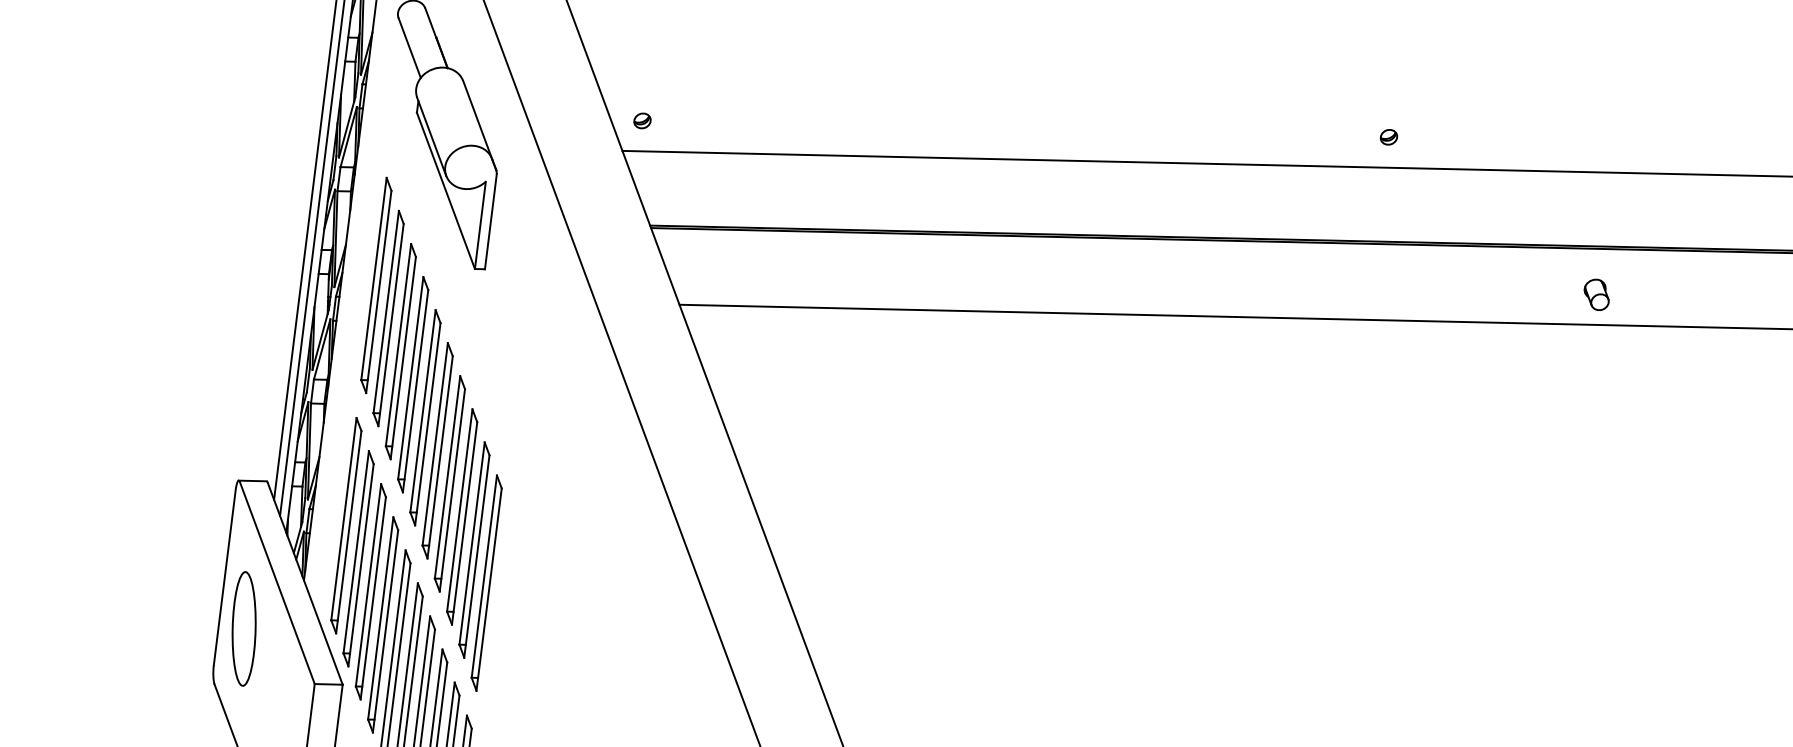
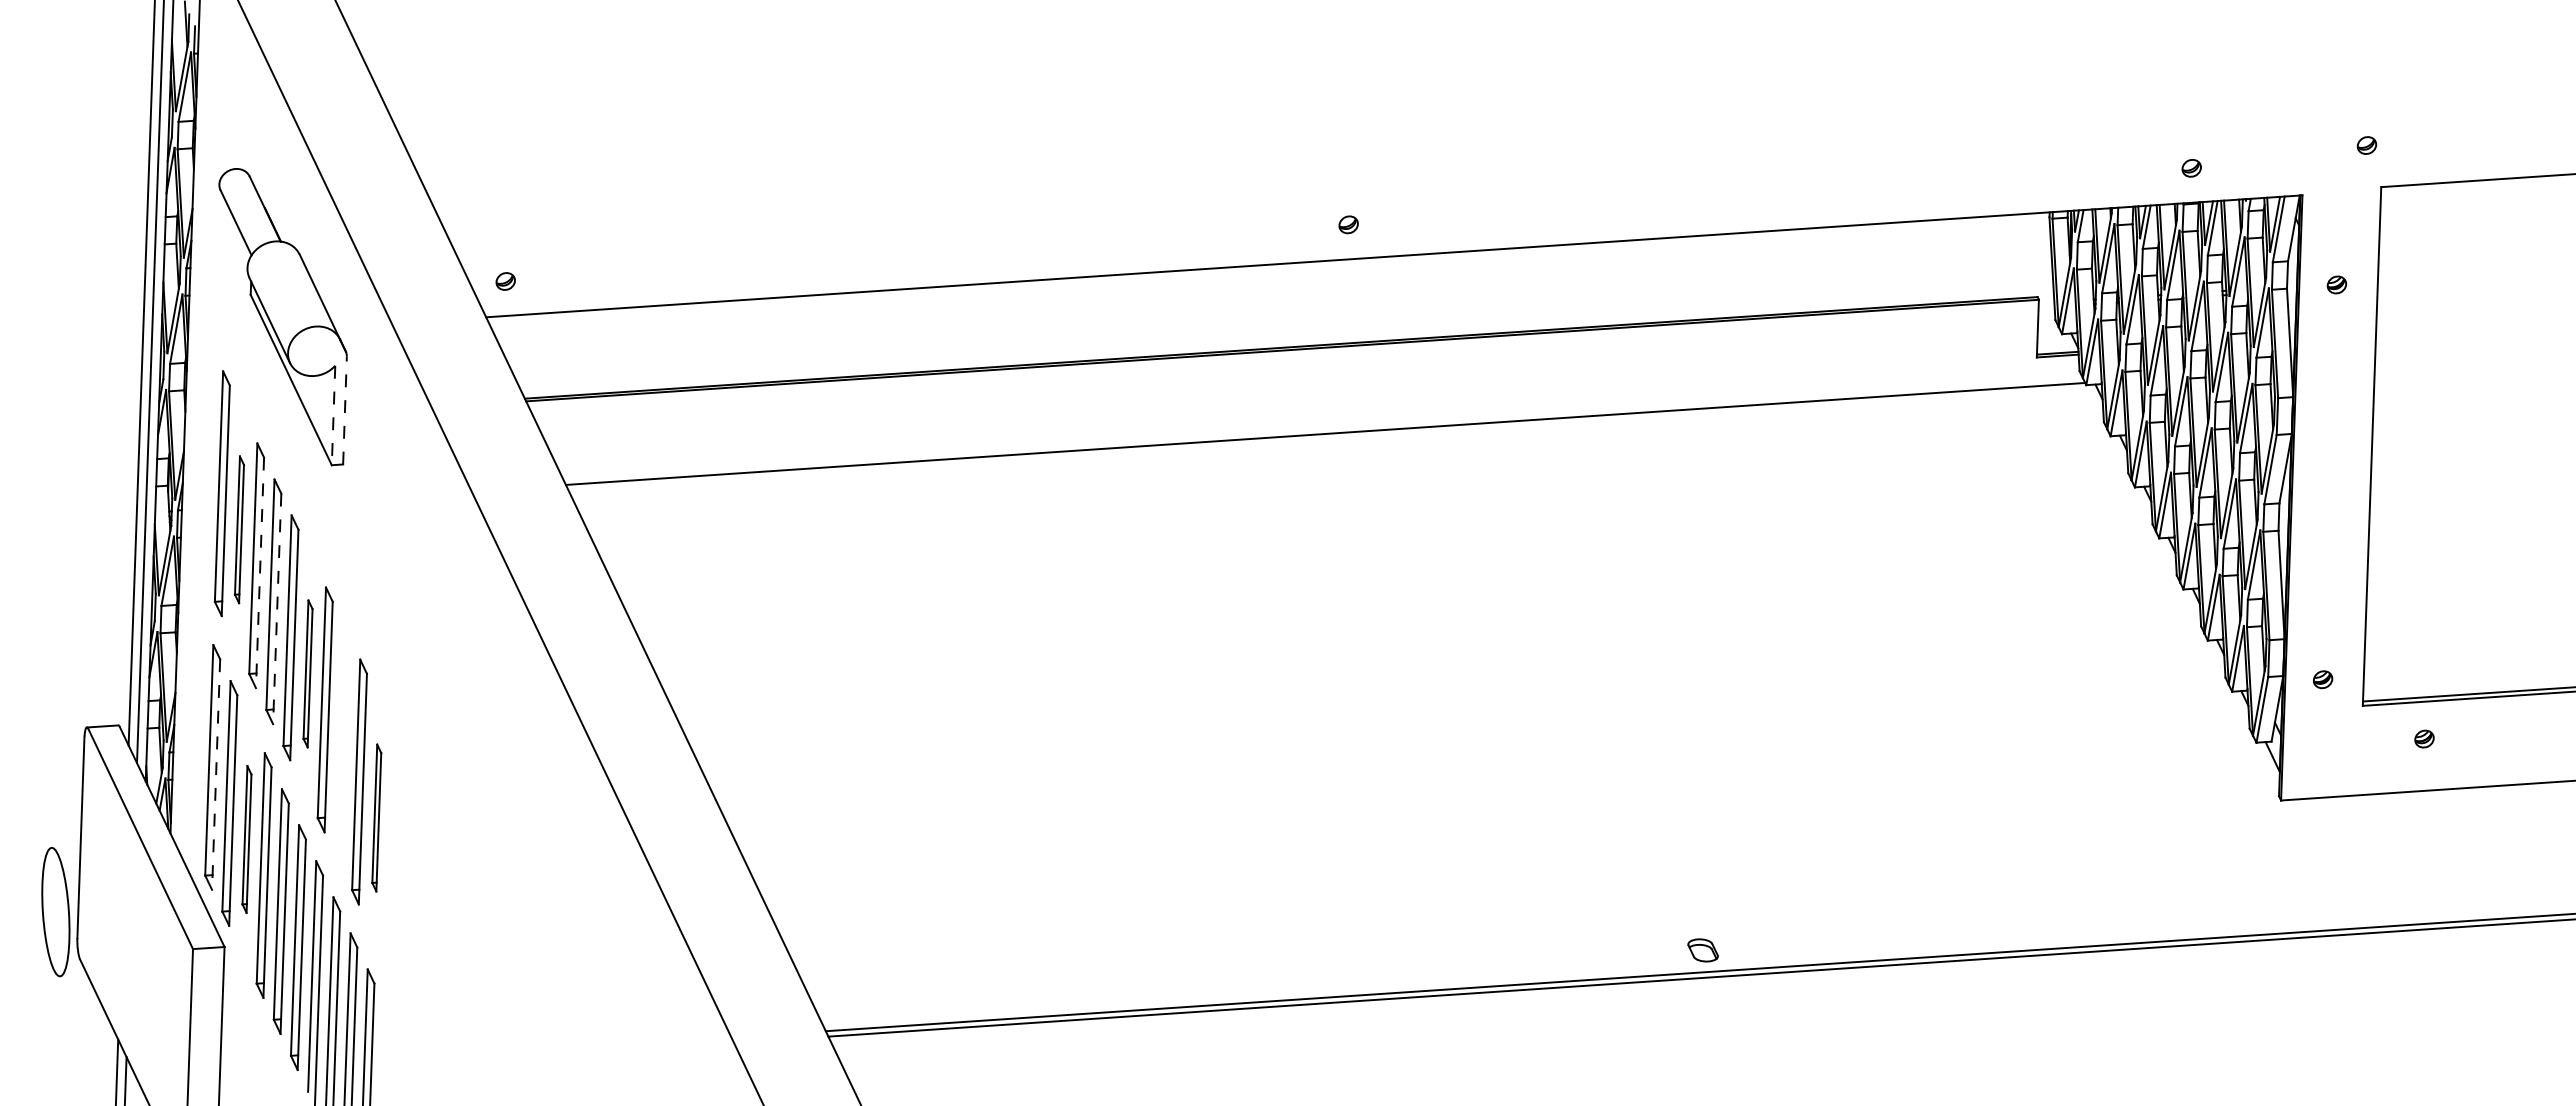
line: (491, 221) -> (345, 409), solid -> dashed
line: (480, 225) -> (333, 415), solid -> dashed
part: (1596, 294) -> (1598, 381), removed
part: (388, 318) -> (239, 529), size x0.6
line: (403, 358) -> (260, 573), solid -> dashed
line: (415, 391) -> (277, 609), solid -> dashed
part: (437, 450) -> (307, 673), size x0.6
part: (461, 516) -> (341, 745), removed
line: (349, 533) -> (216, 775), solid -> dashed
part: (486, 582) -> (376, 817), size x0.6
part: (370, 591) -> (246, 839), size x0.6
part: (243, 629) -> (55, 912), moved

